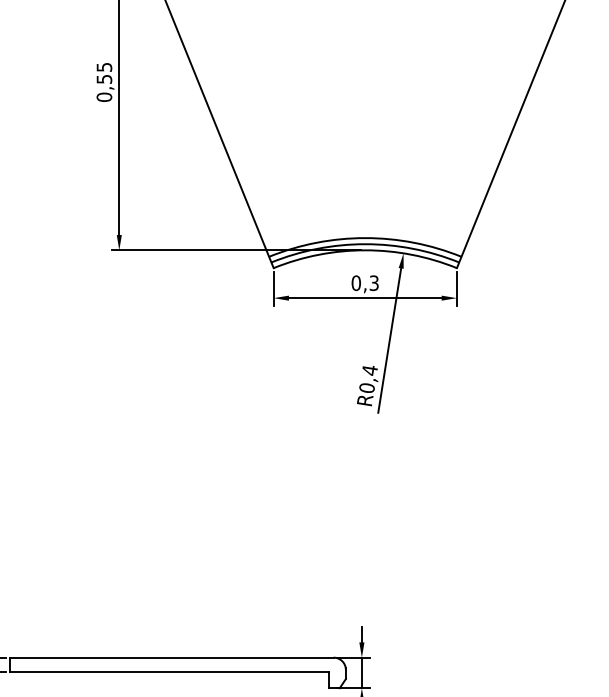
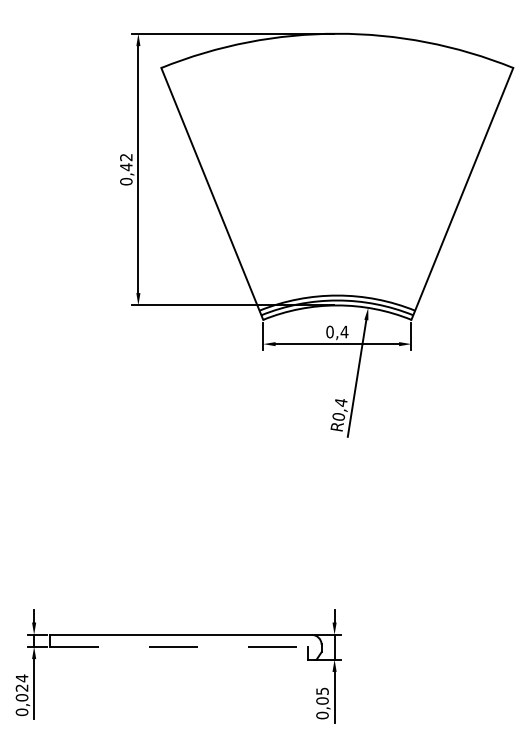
text: (104, 73) -> (126, 162), 0,55 -> 0,42
text: (374, 282) -> (344, 331), 0,3 -> 0,4
line: (168, 672) -> (178, 646), solid -> dashed

